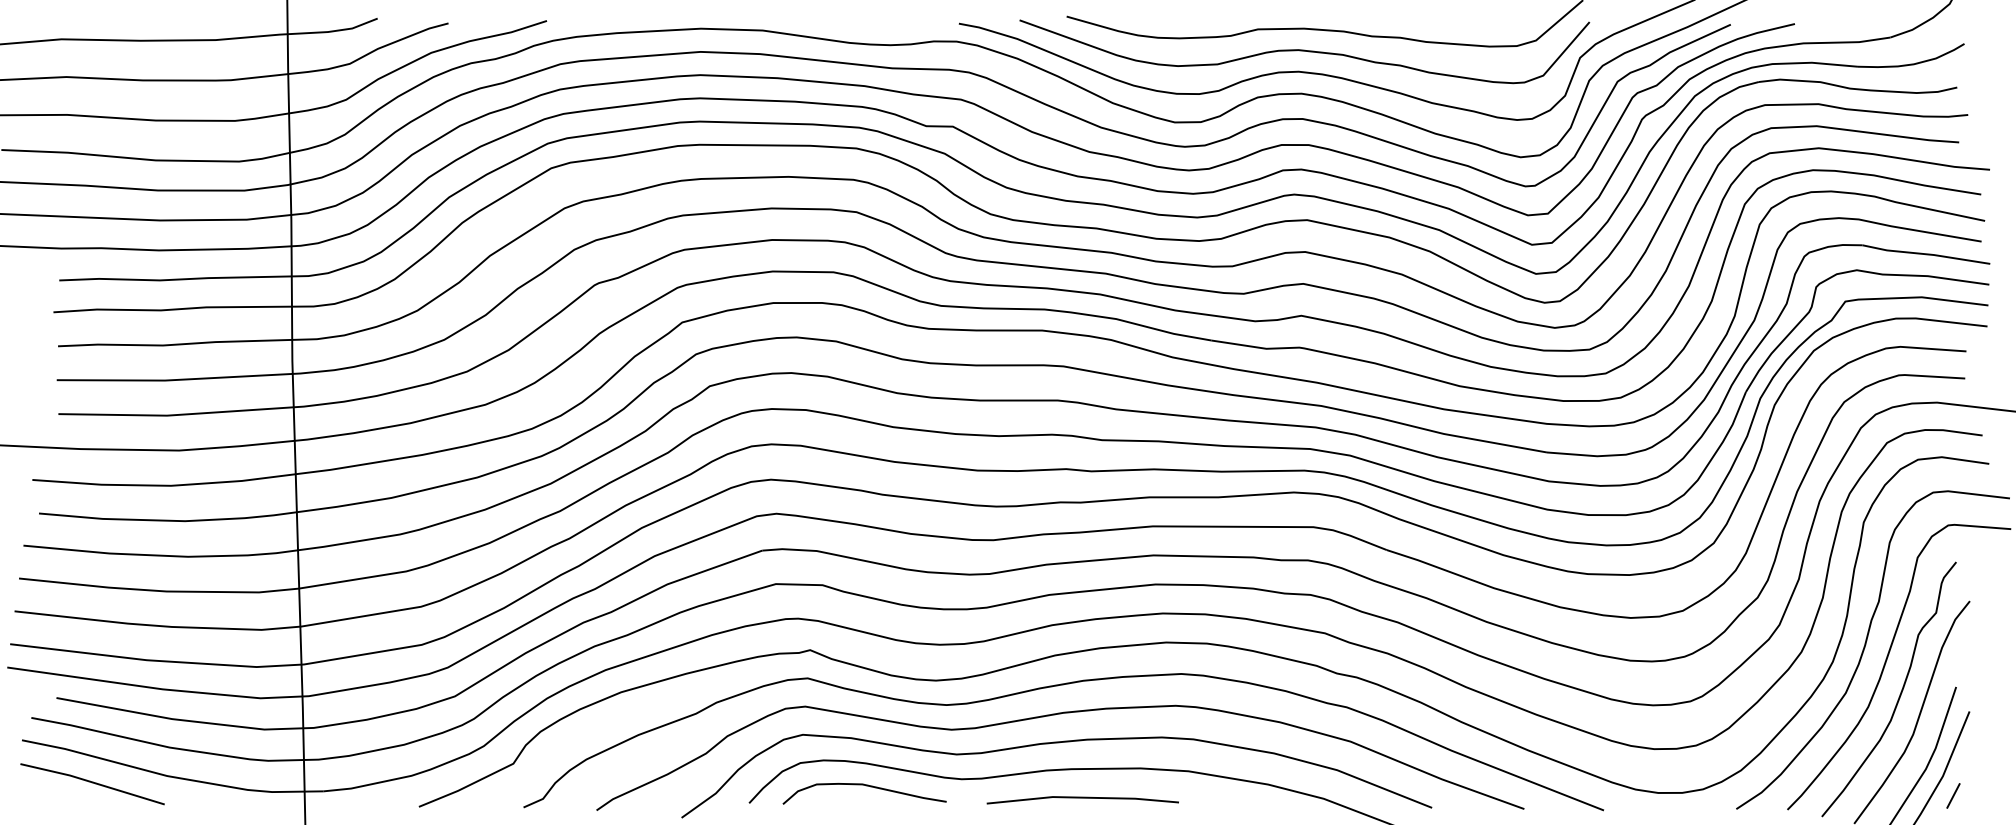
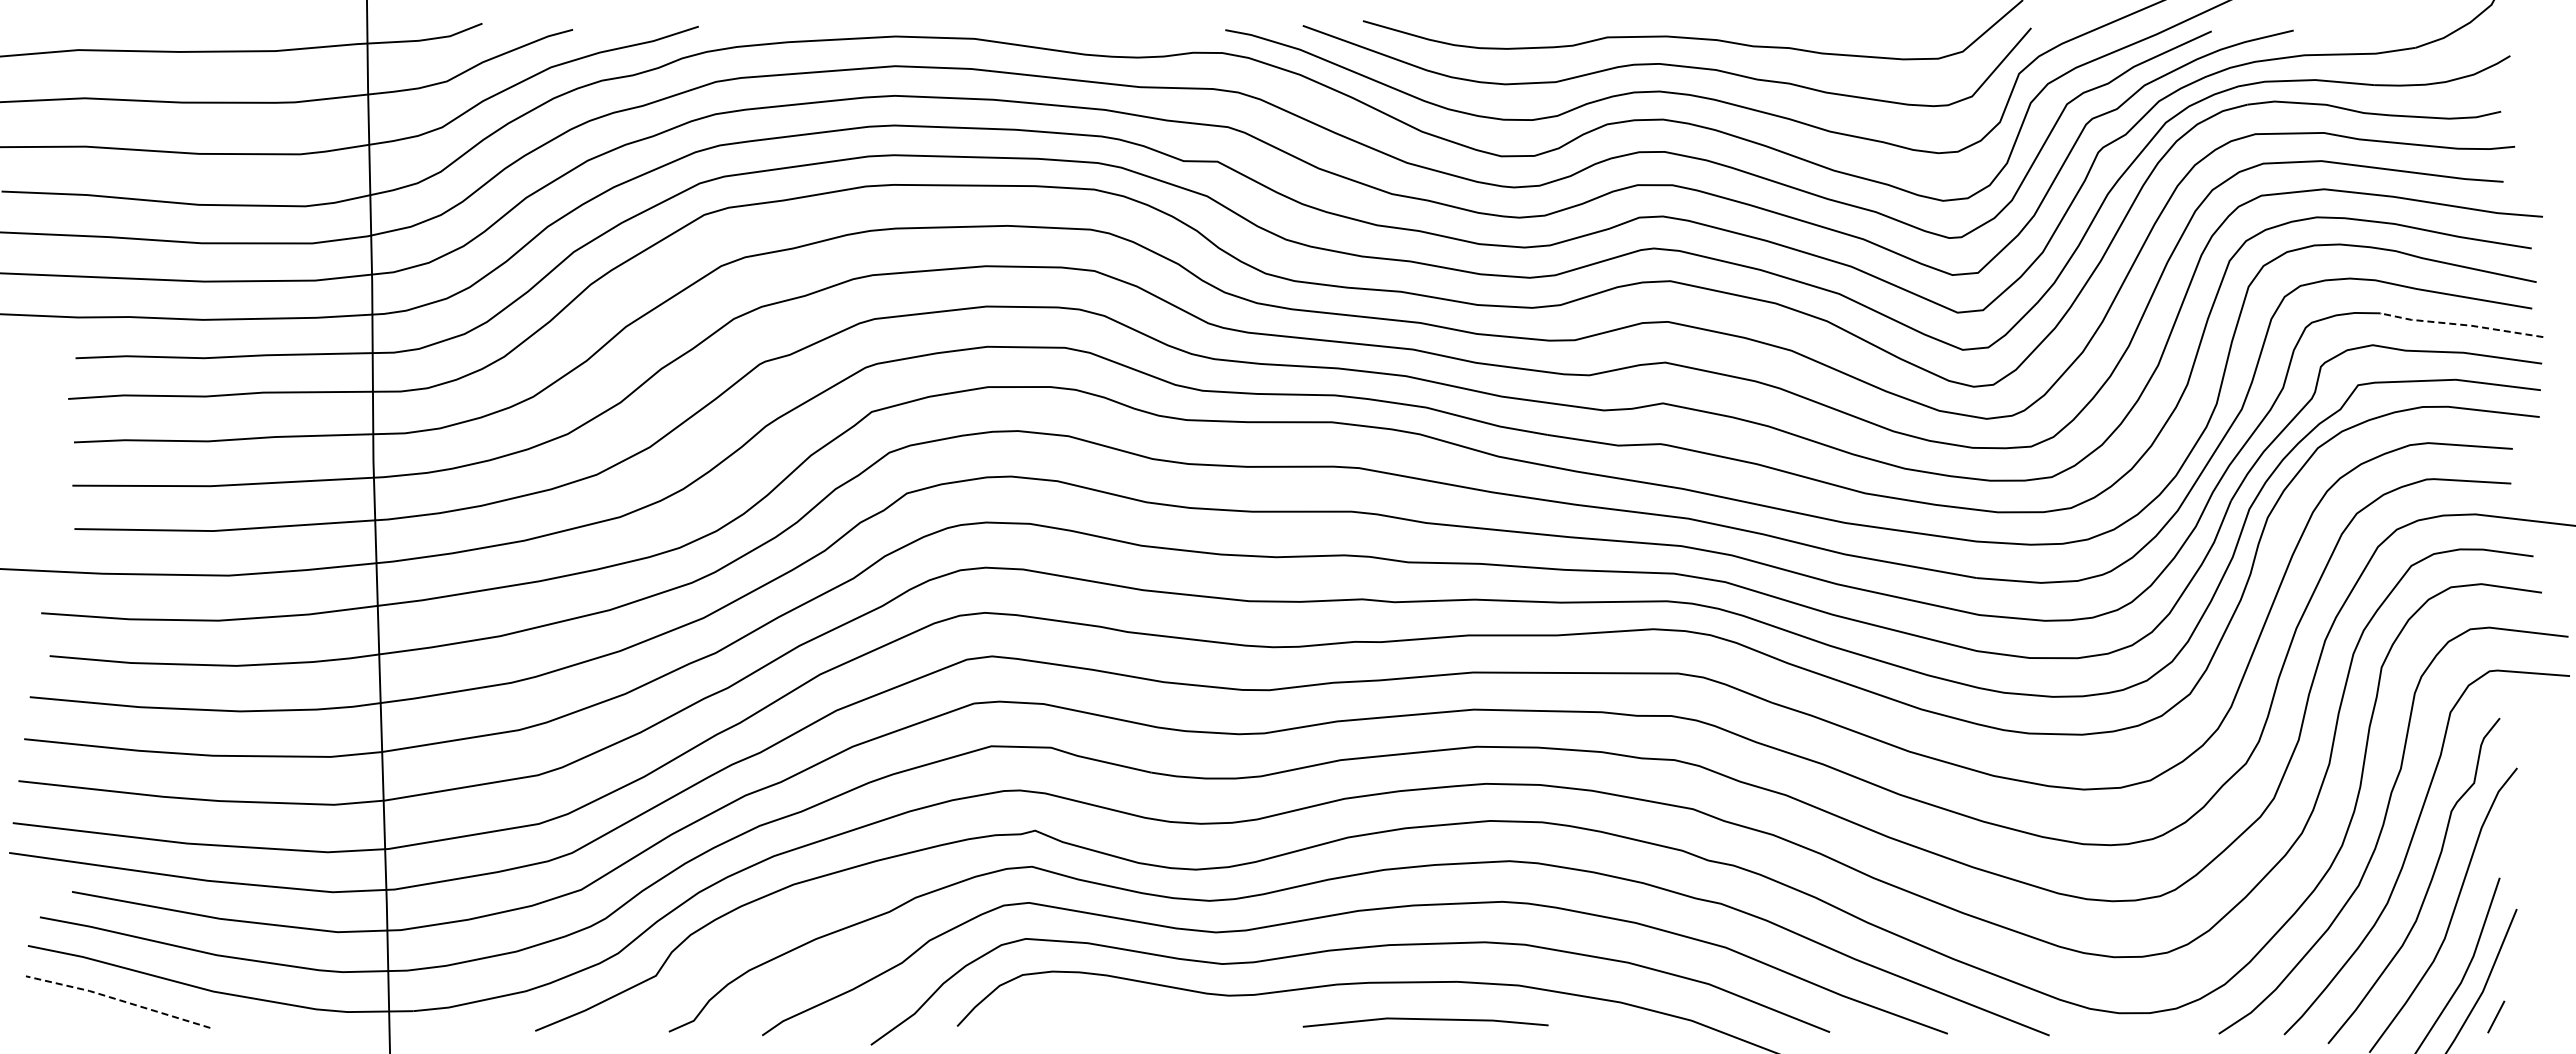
line: (1926, 254) -> (2461, 324), solid -> dashed
line: (92, 782) -> (117, 999), solid -> dashed
curve: (865, 786) -> (1106, 1004), removed
line: (1082, 798) -> (1425, 1020), moved

